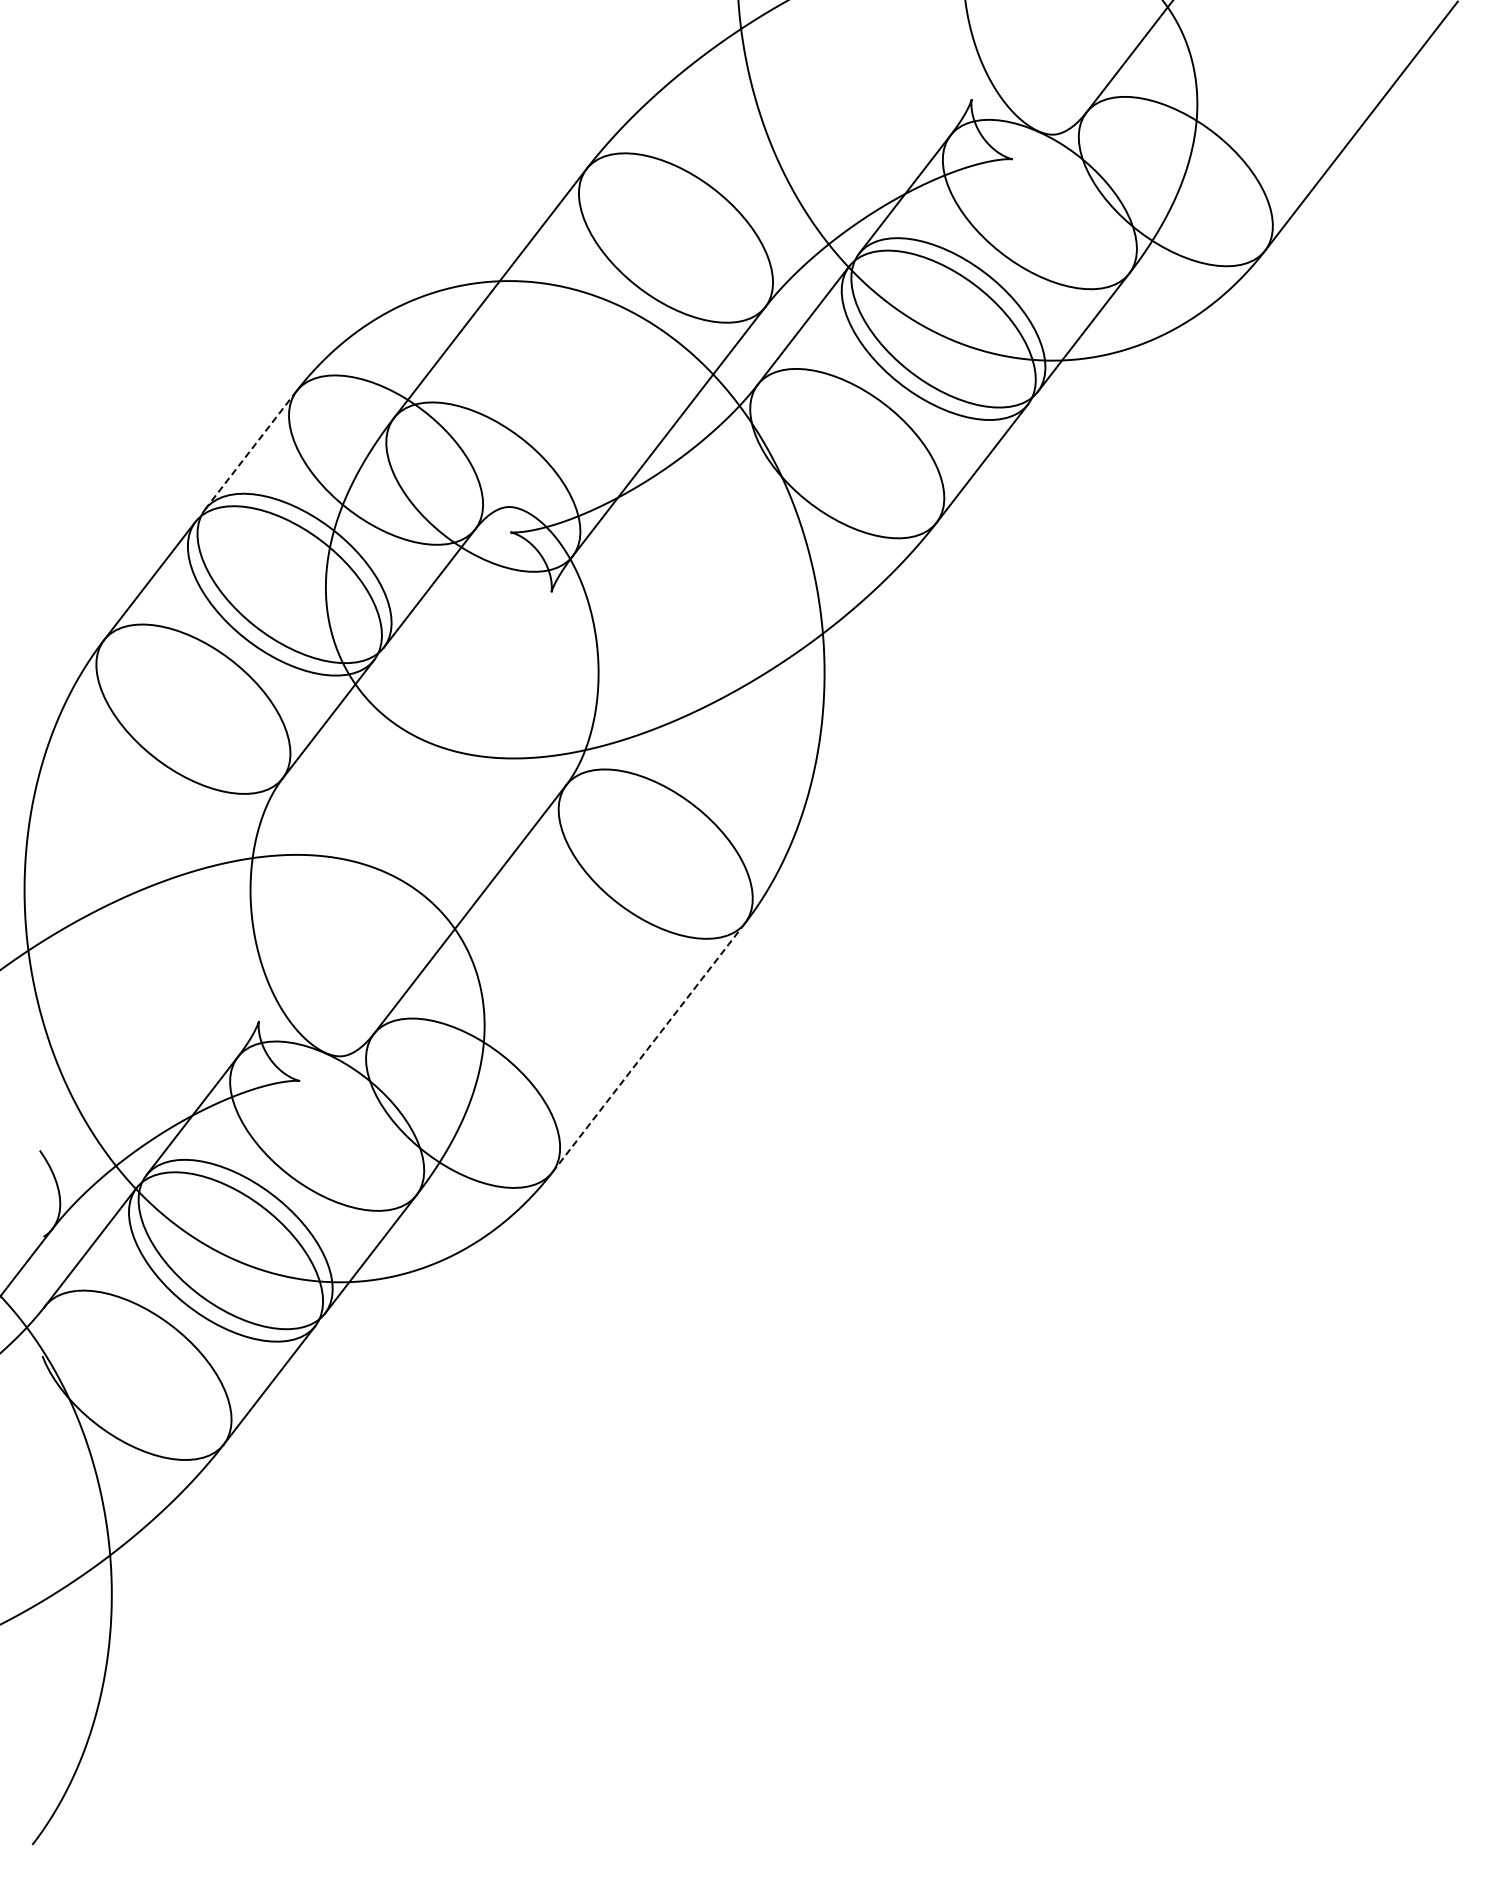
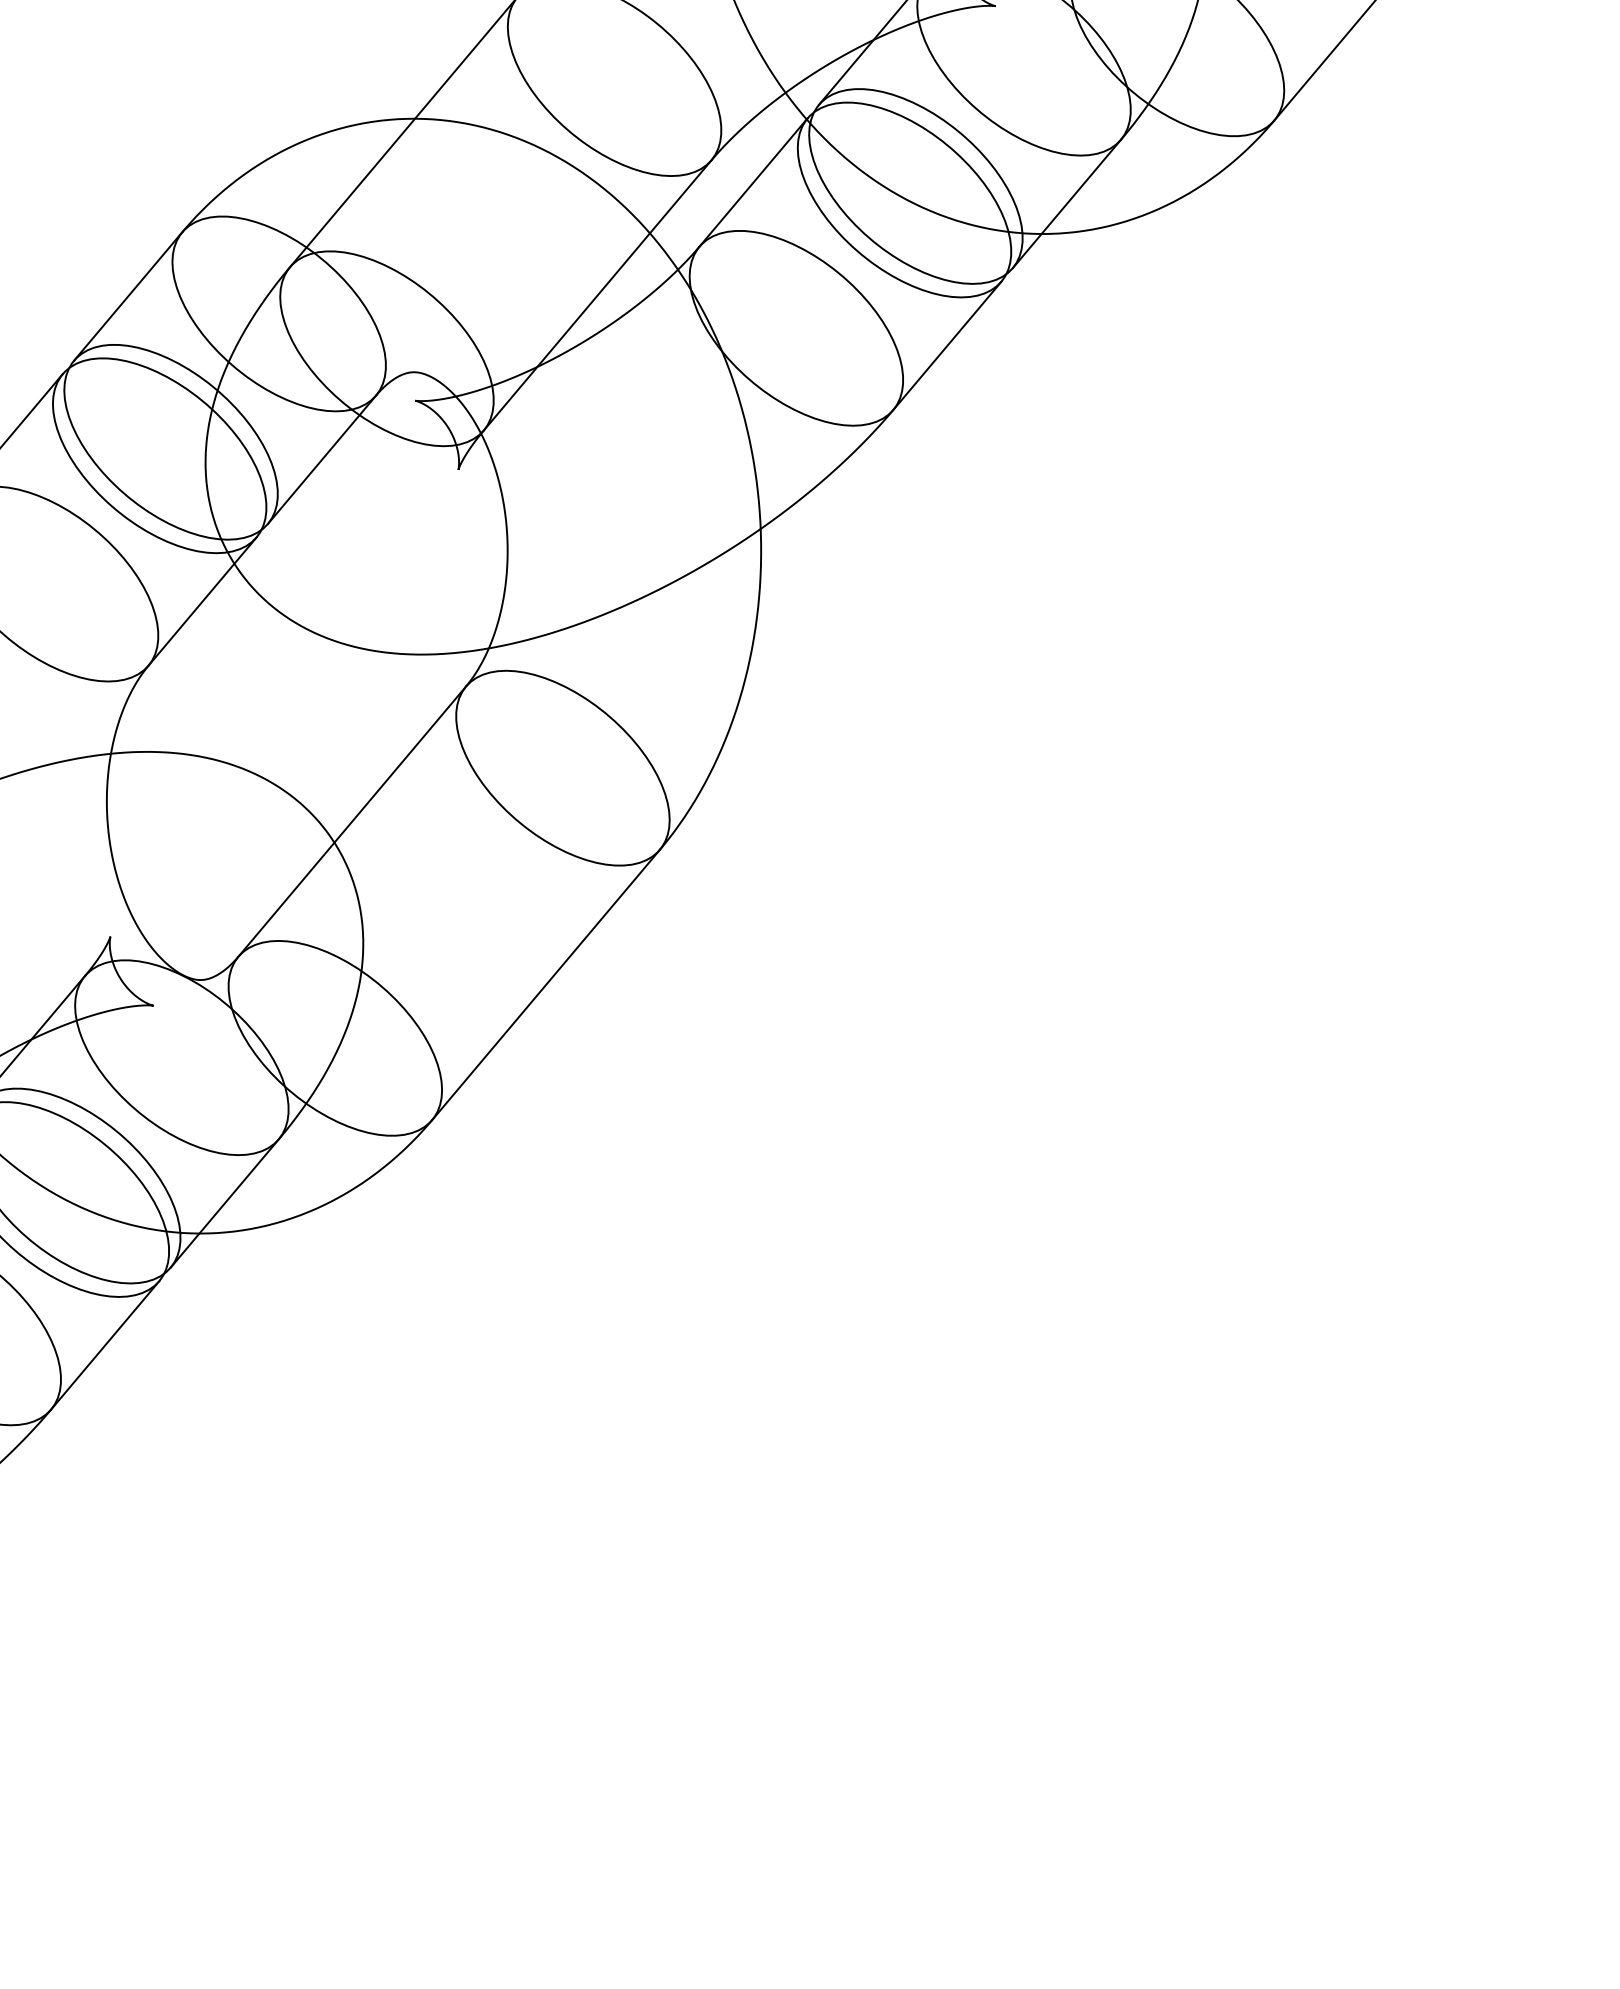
line: (250, 450) -> (127, 296), dashed -> solid
line: (649, 1047) -> (546, 984), dashed -> solid

